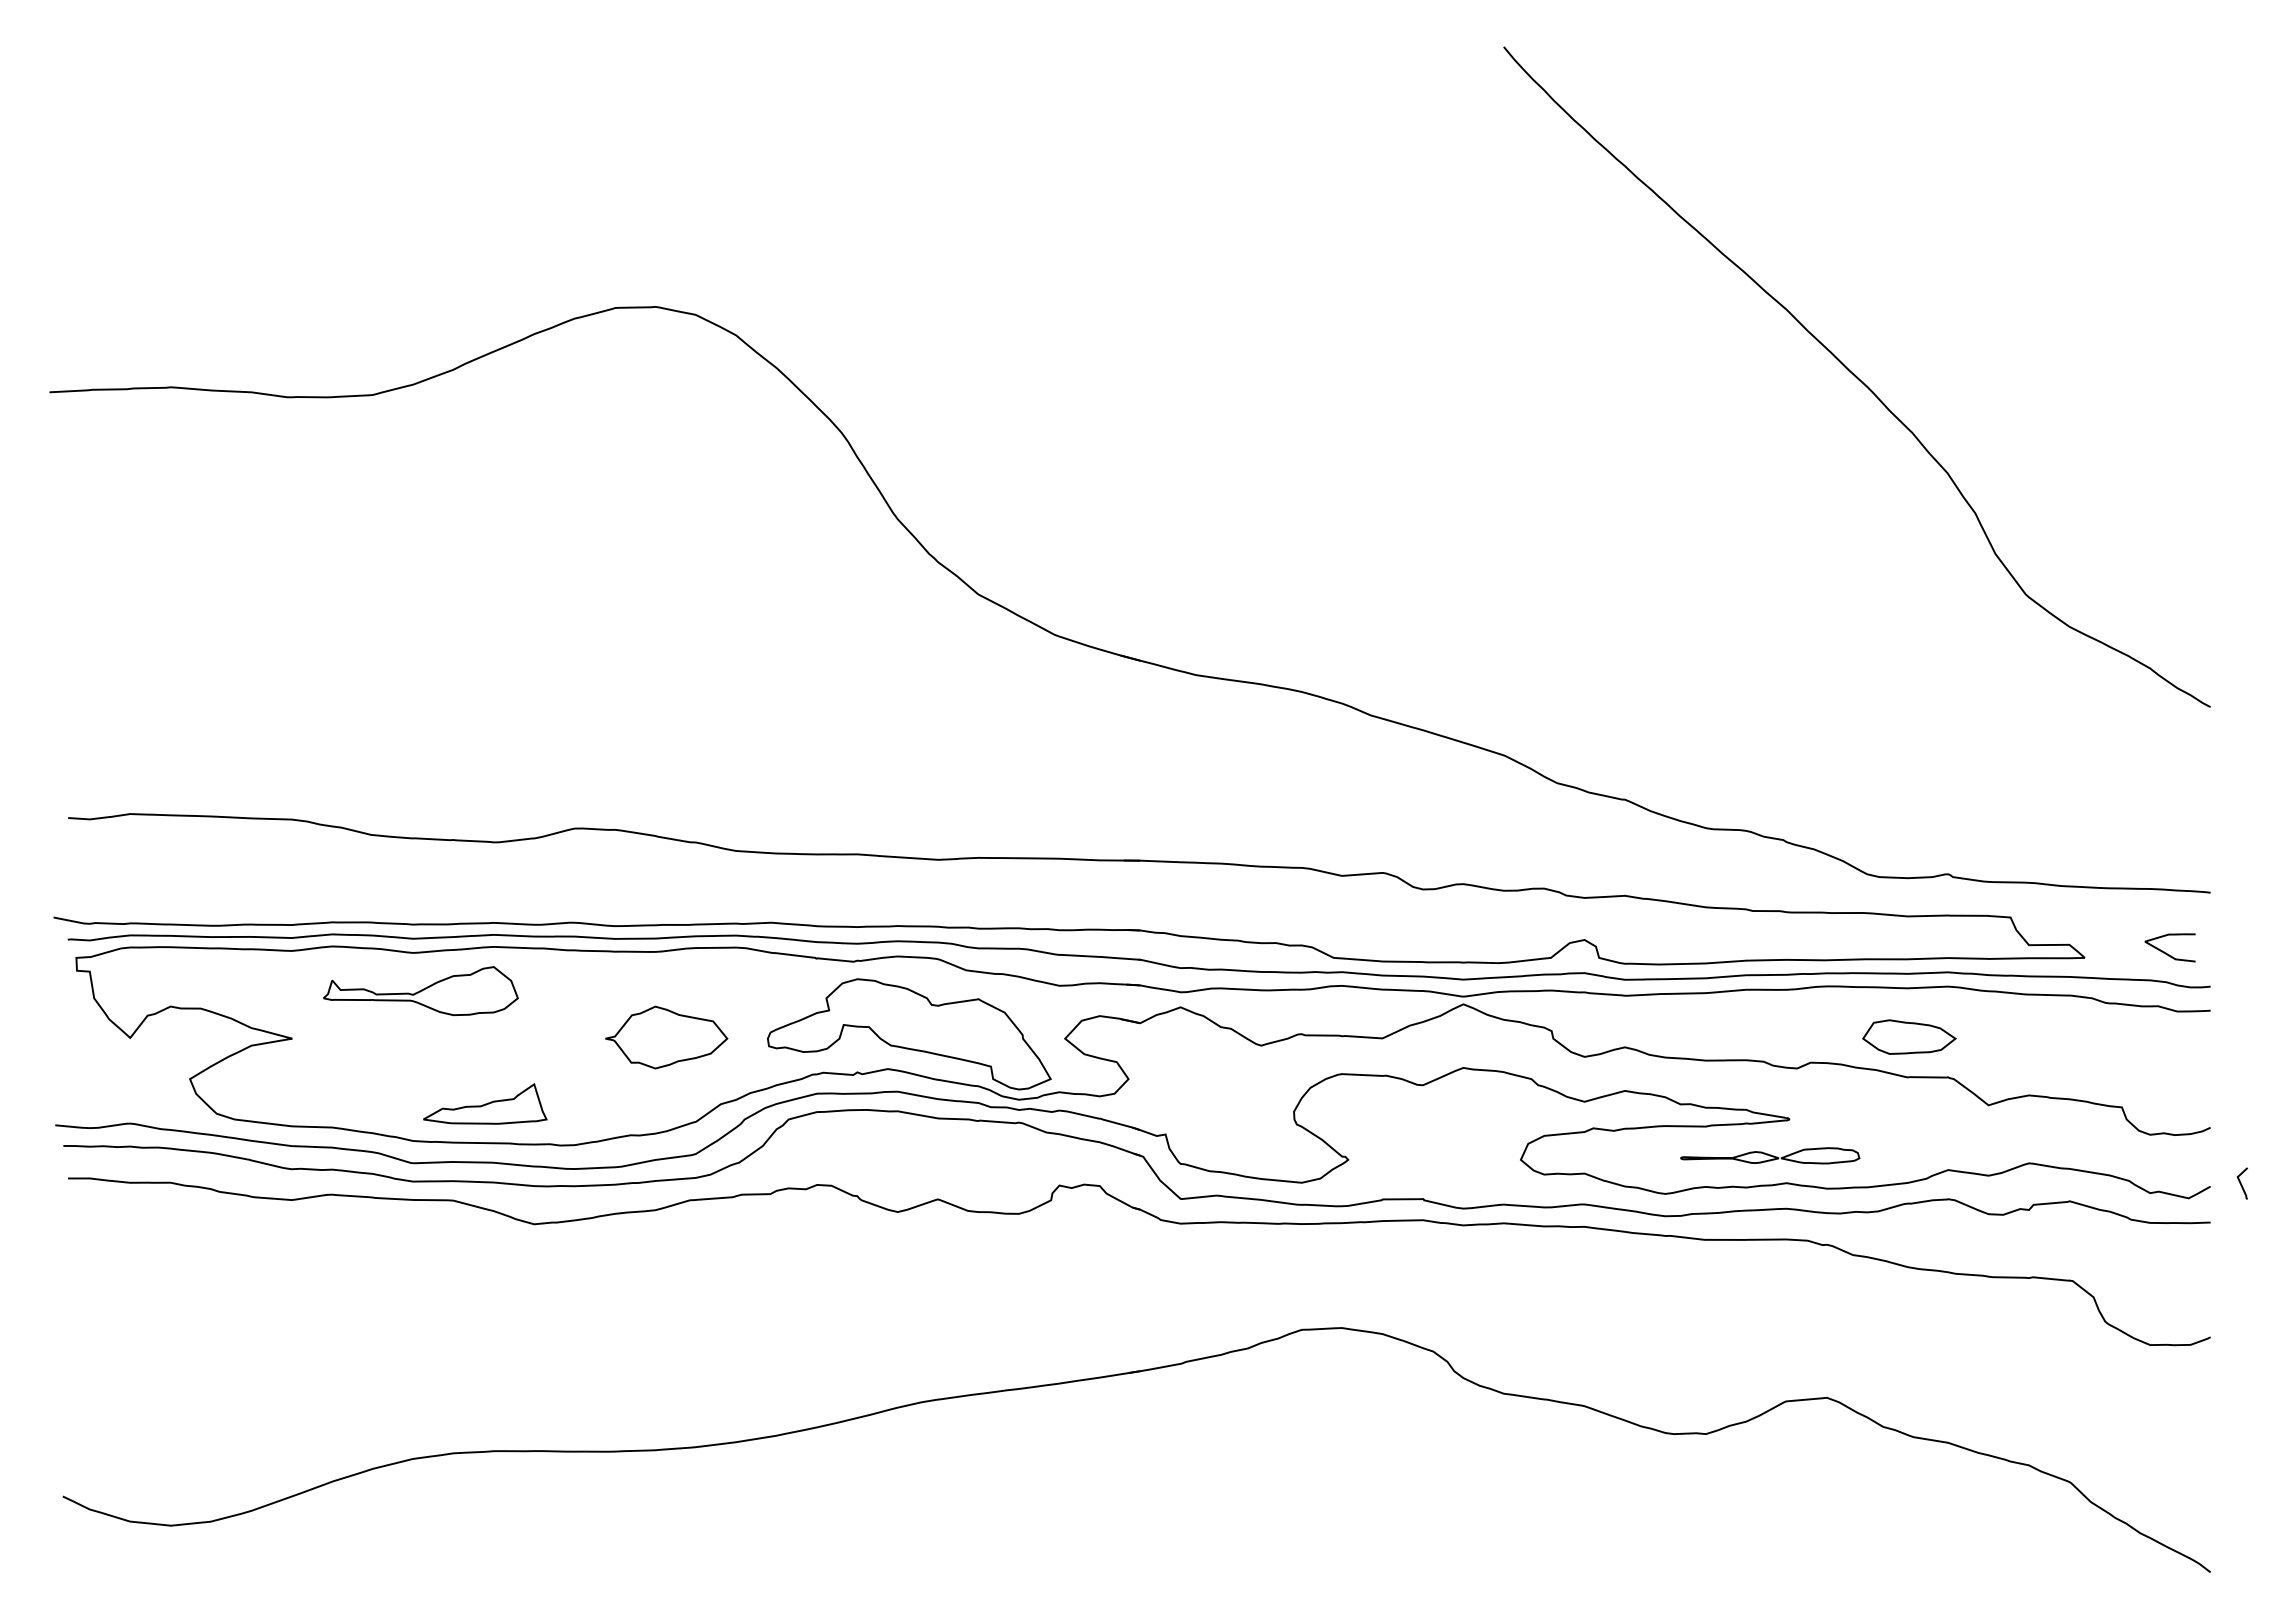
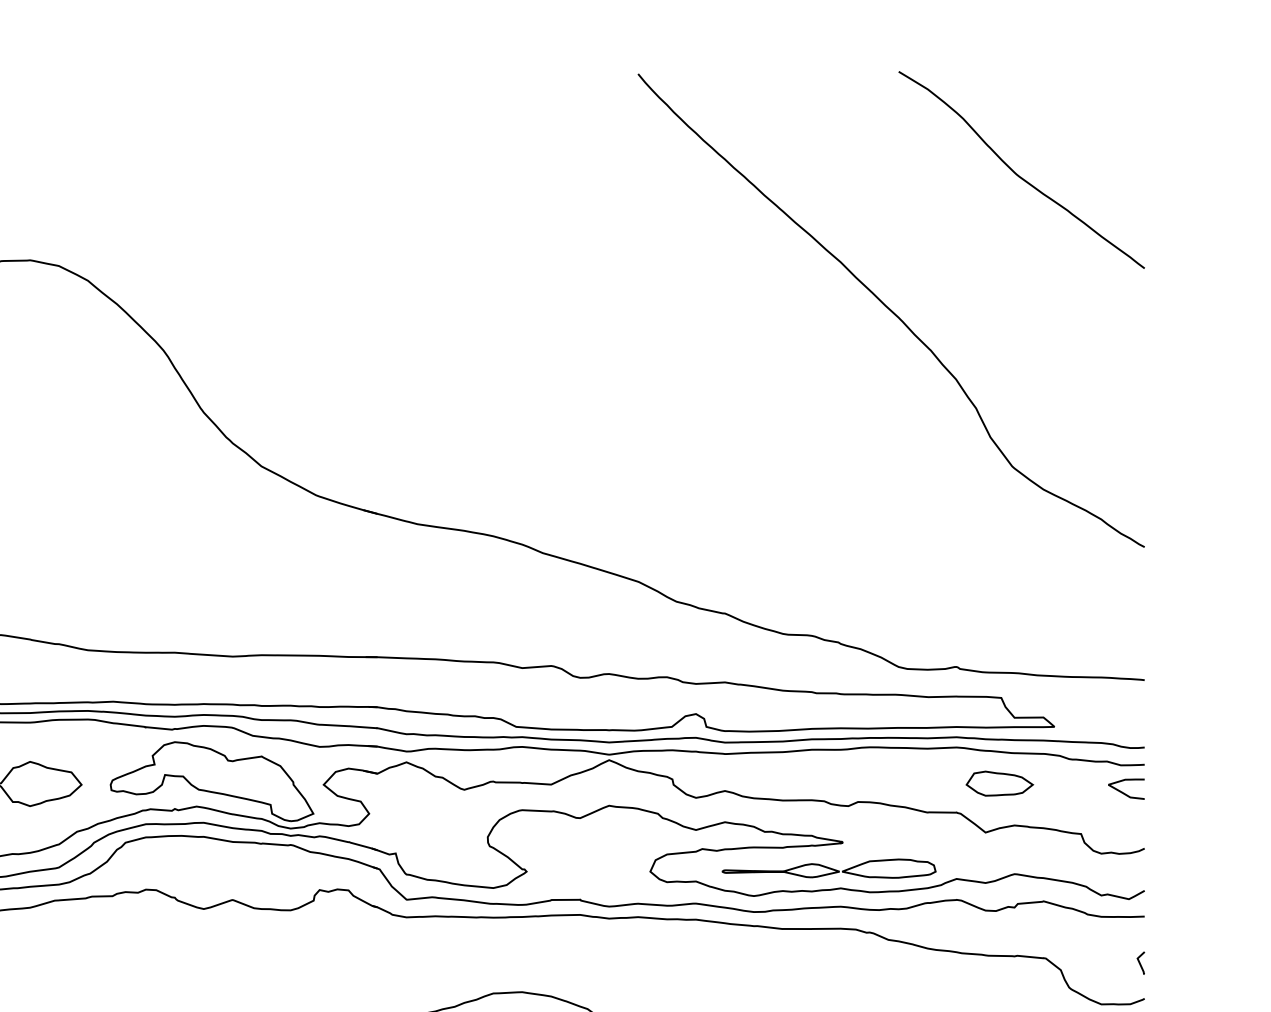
curve: (2032, 186) -> (1017, 174), added
curve: (2166, 952) -> (1123, 792), moved
part: (1909, 1036) -> (999, 783), moved
part: (1769, 1155) -> (828, 868), size x1.67
line: (2241, 1183) -> (1140, 963), moved

